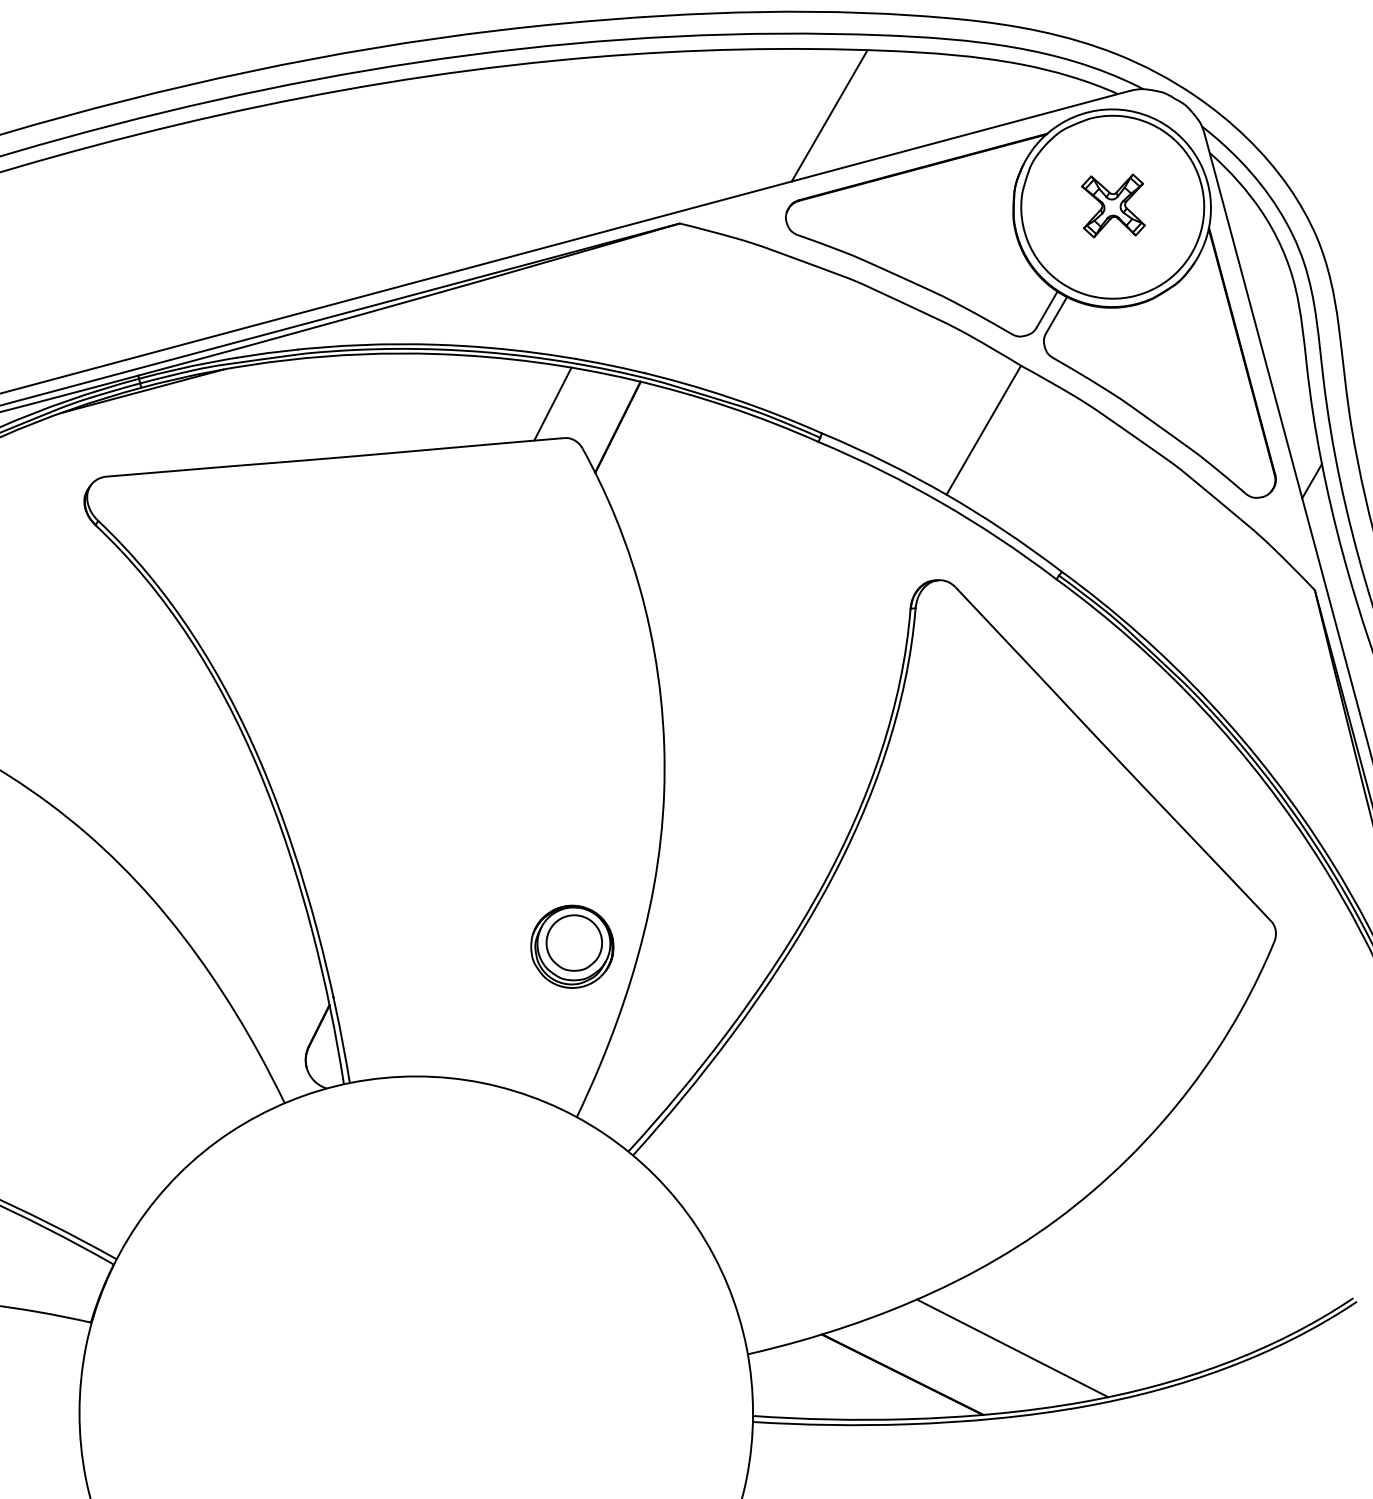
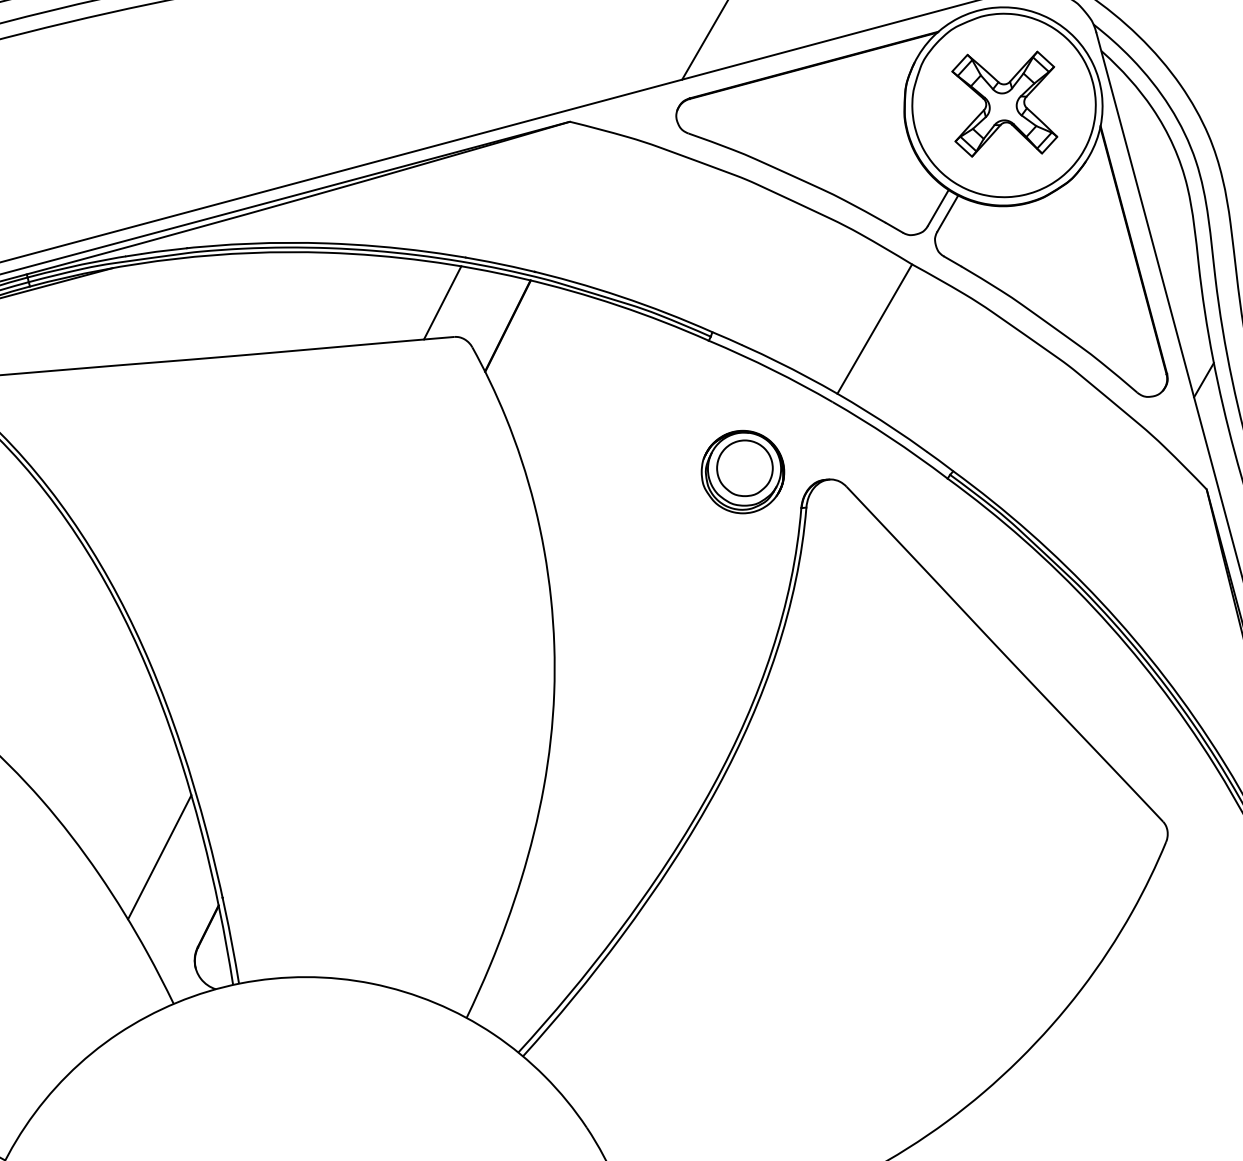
part: (1113, 205) -> (1004, 103), size x1.67
part: (572, 946) -> (743, 471), moved
line: (270, 956) -> (159, 856), added

